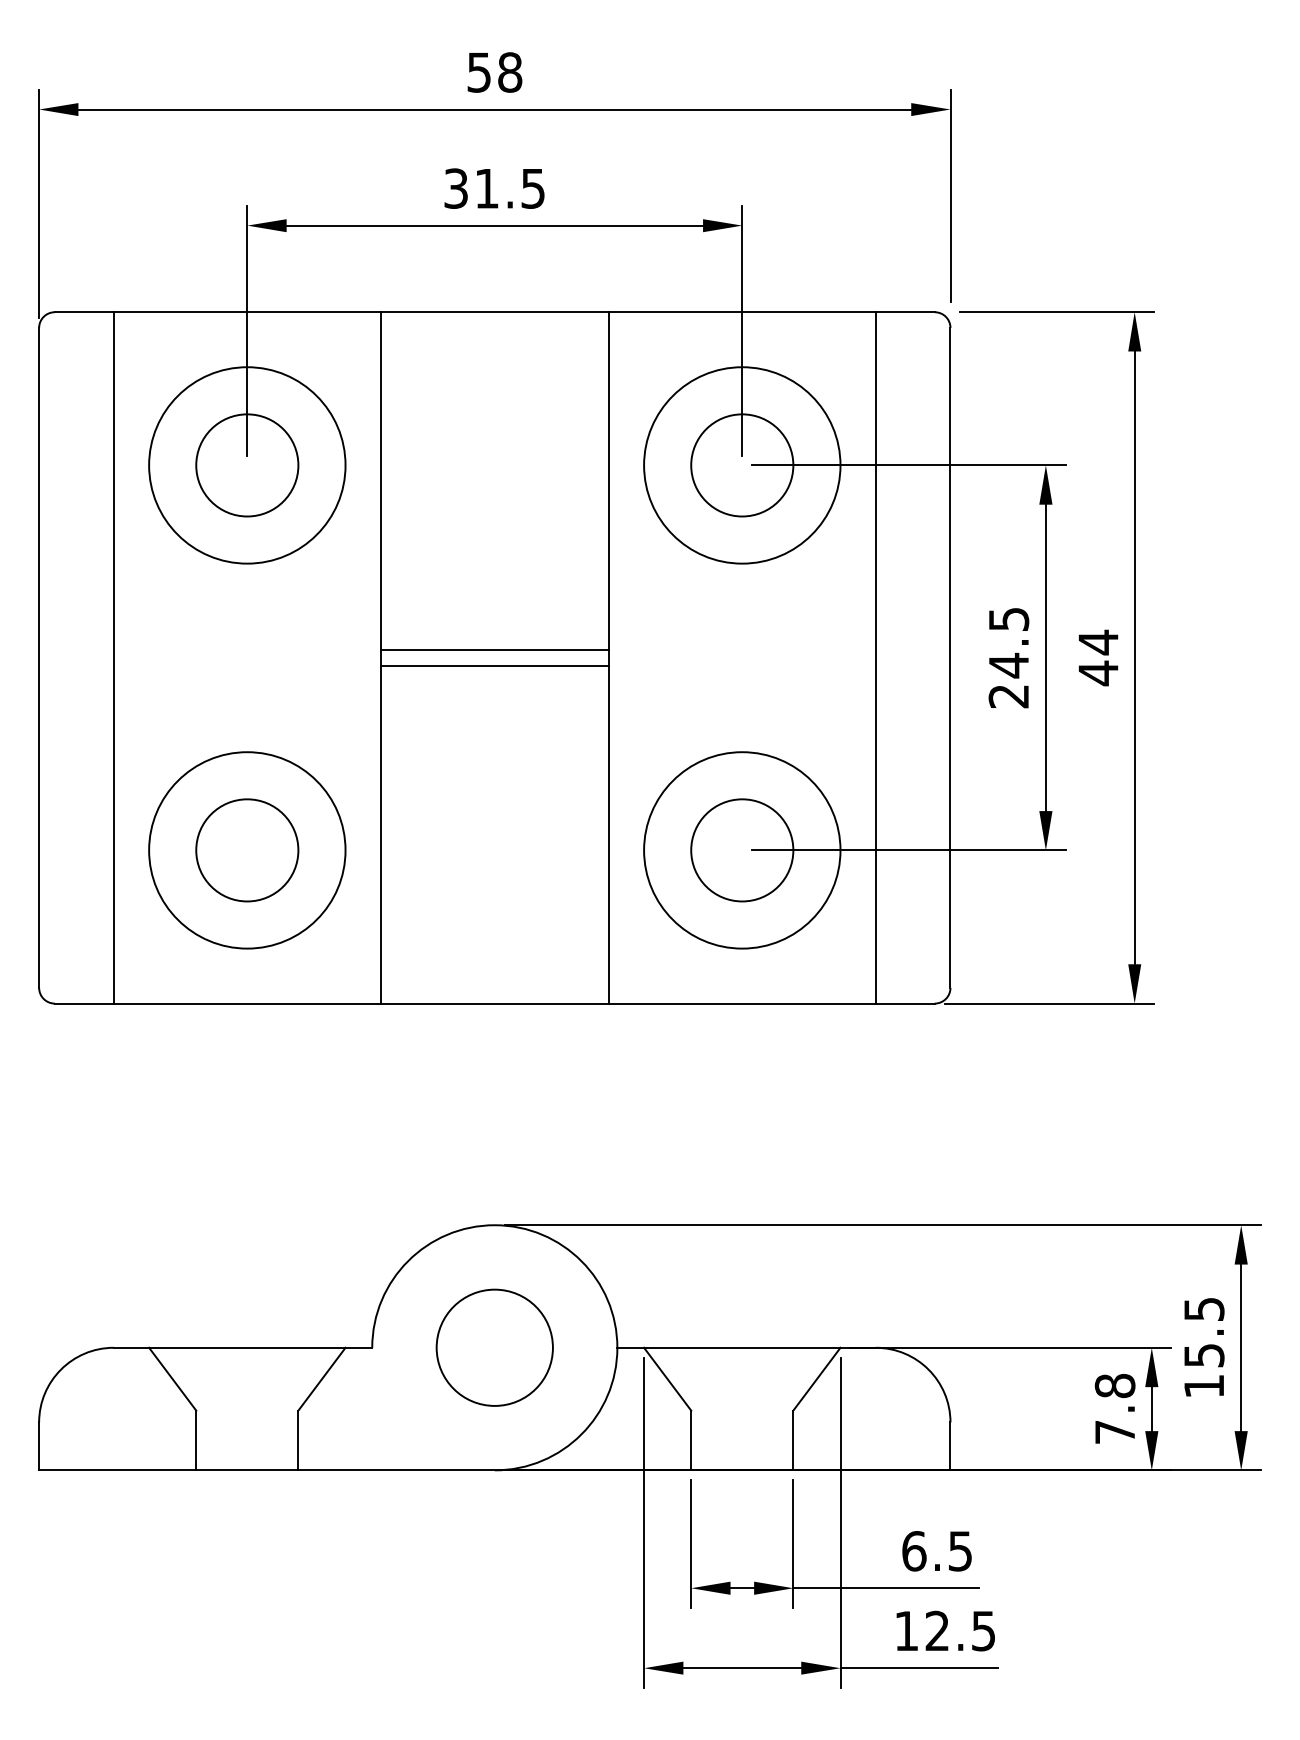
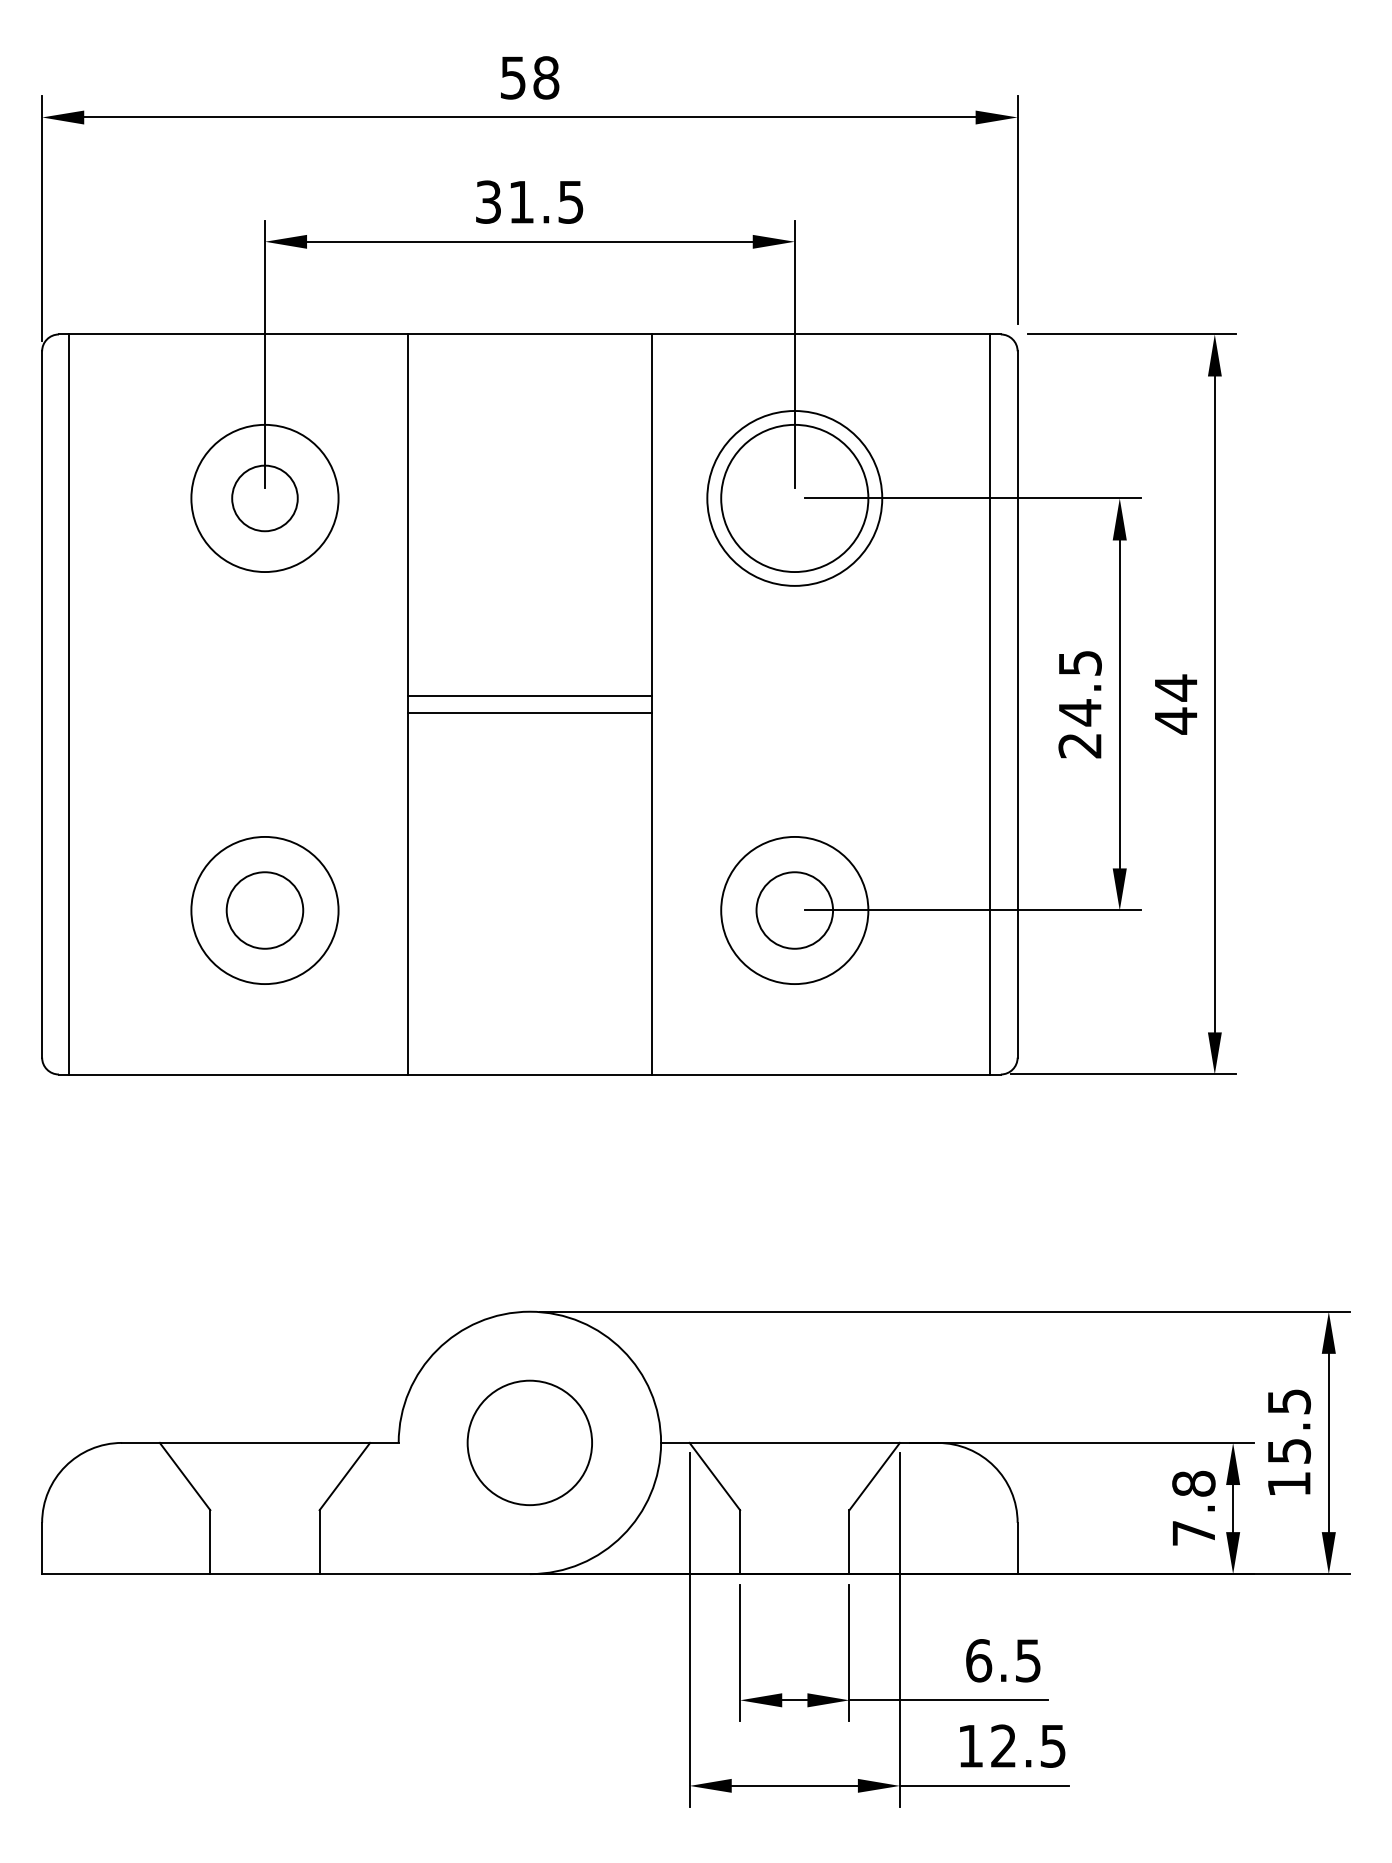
circle: (247, 465) -> (265, 498), size x0.6
circle: (247, 465) -> (265, 498), size x0.7
circle: (742, 465) -> (795, 498), size x0.7
circle: (742, 465) -> (795, 498), size x1.6
line: (113, 657) -> (68, 704), moved
line: (875, 657) -> (989, 704), moved
circle: (247, 850) -> (265, 910), size x0.7
circle: (247, 850) -> (265, 910), size x0.7
circle: (742, 850) -> (795, 910), size x0.7
circle: (742, 850) -> (795, 910), size x0.7

